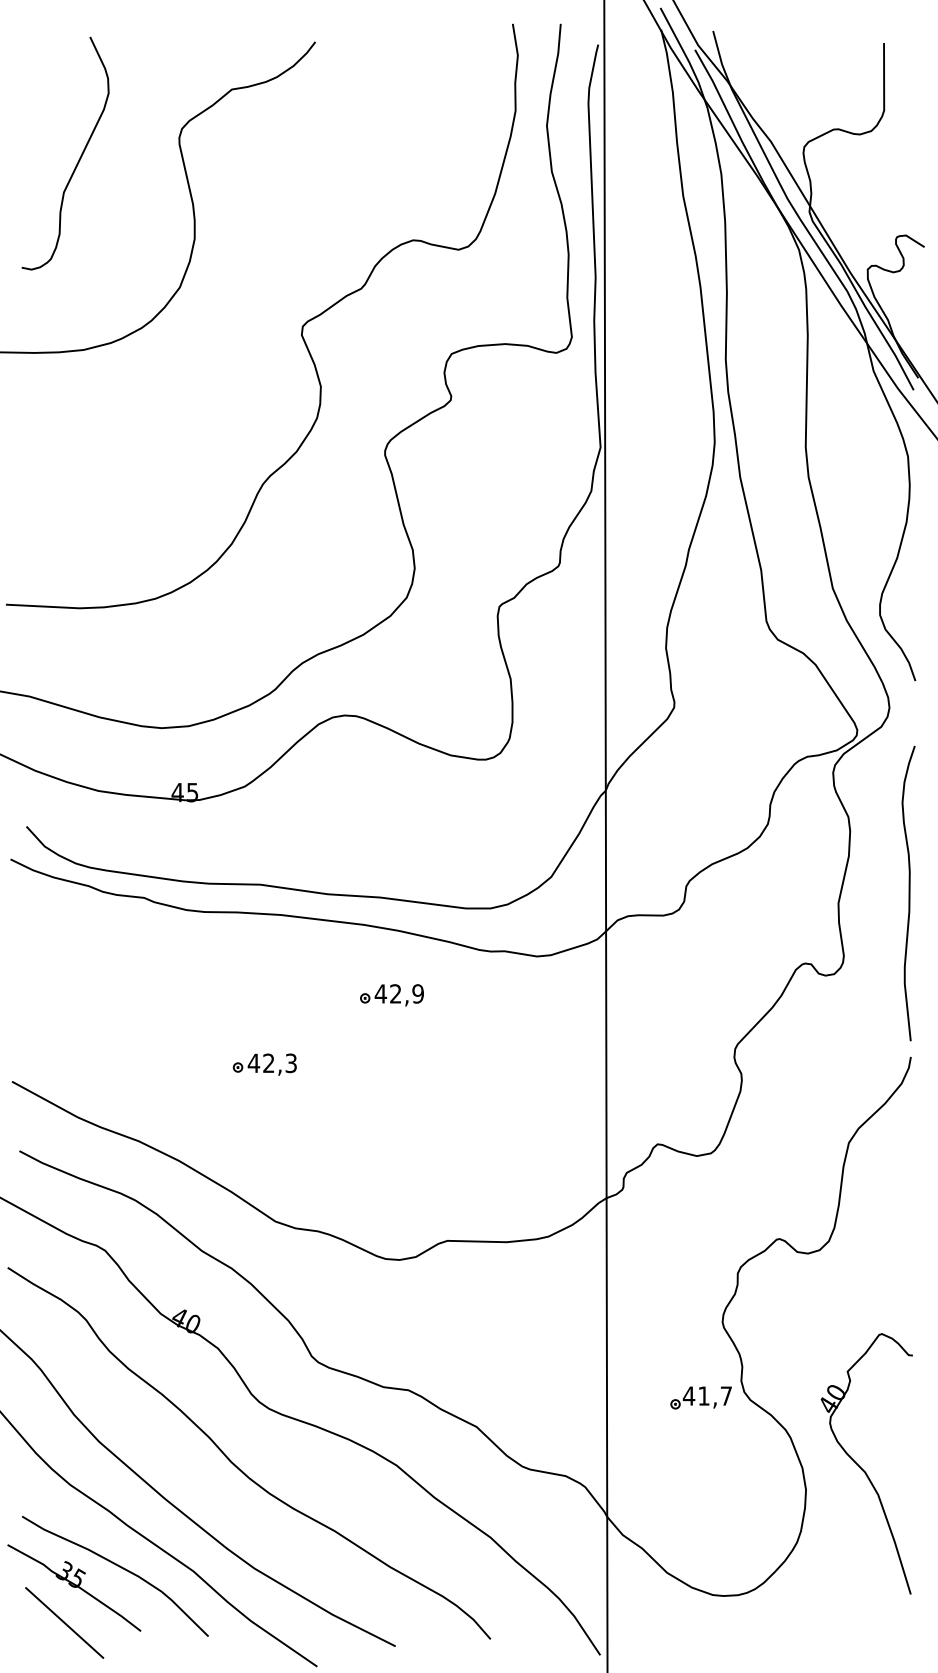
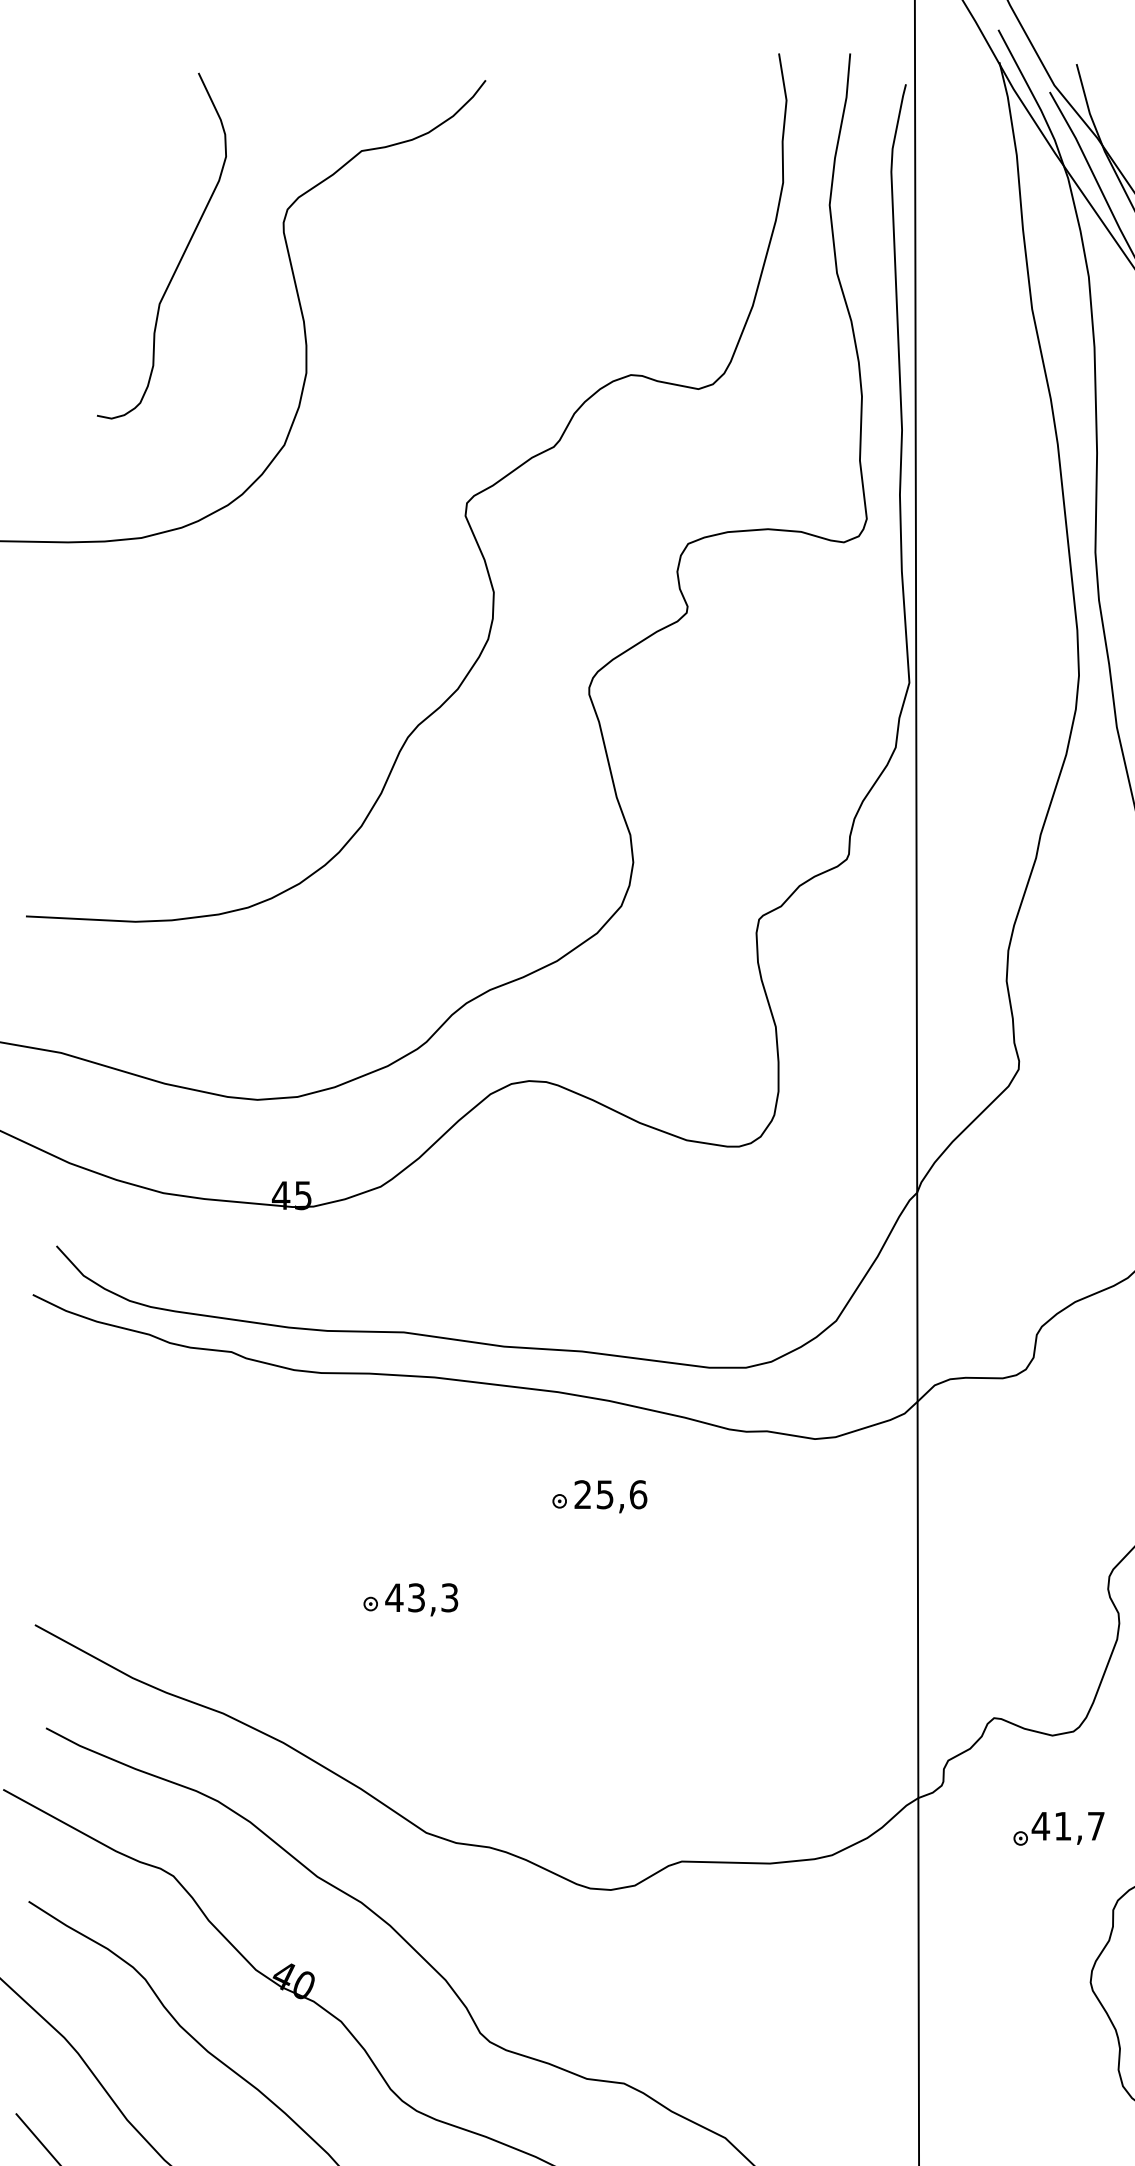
curve: (78, 159) -> (181, 254), moved
text: (399, 993) -> (610, 1494), 42,9 -> 25,6
text: (268, 1063) -> (416, 1598), 42,3 -> 43,3
part: (700, 1397) -> (1057, 1828), moved

